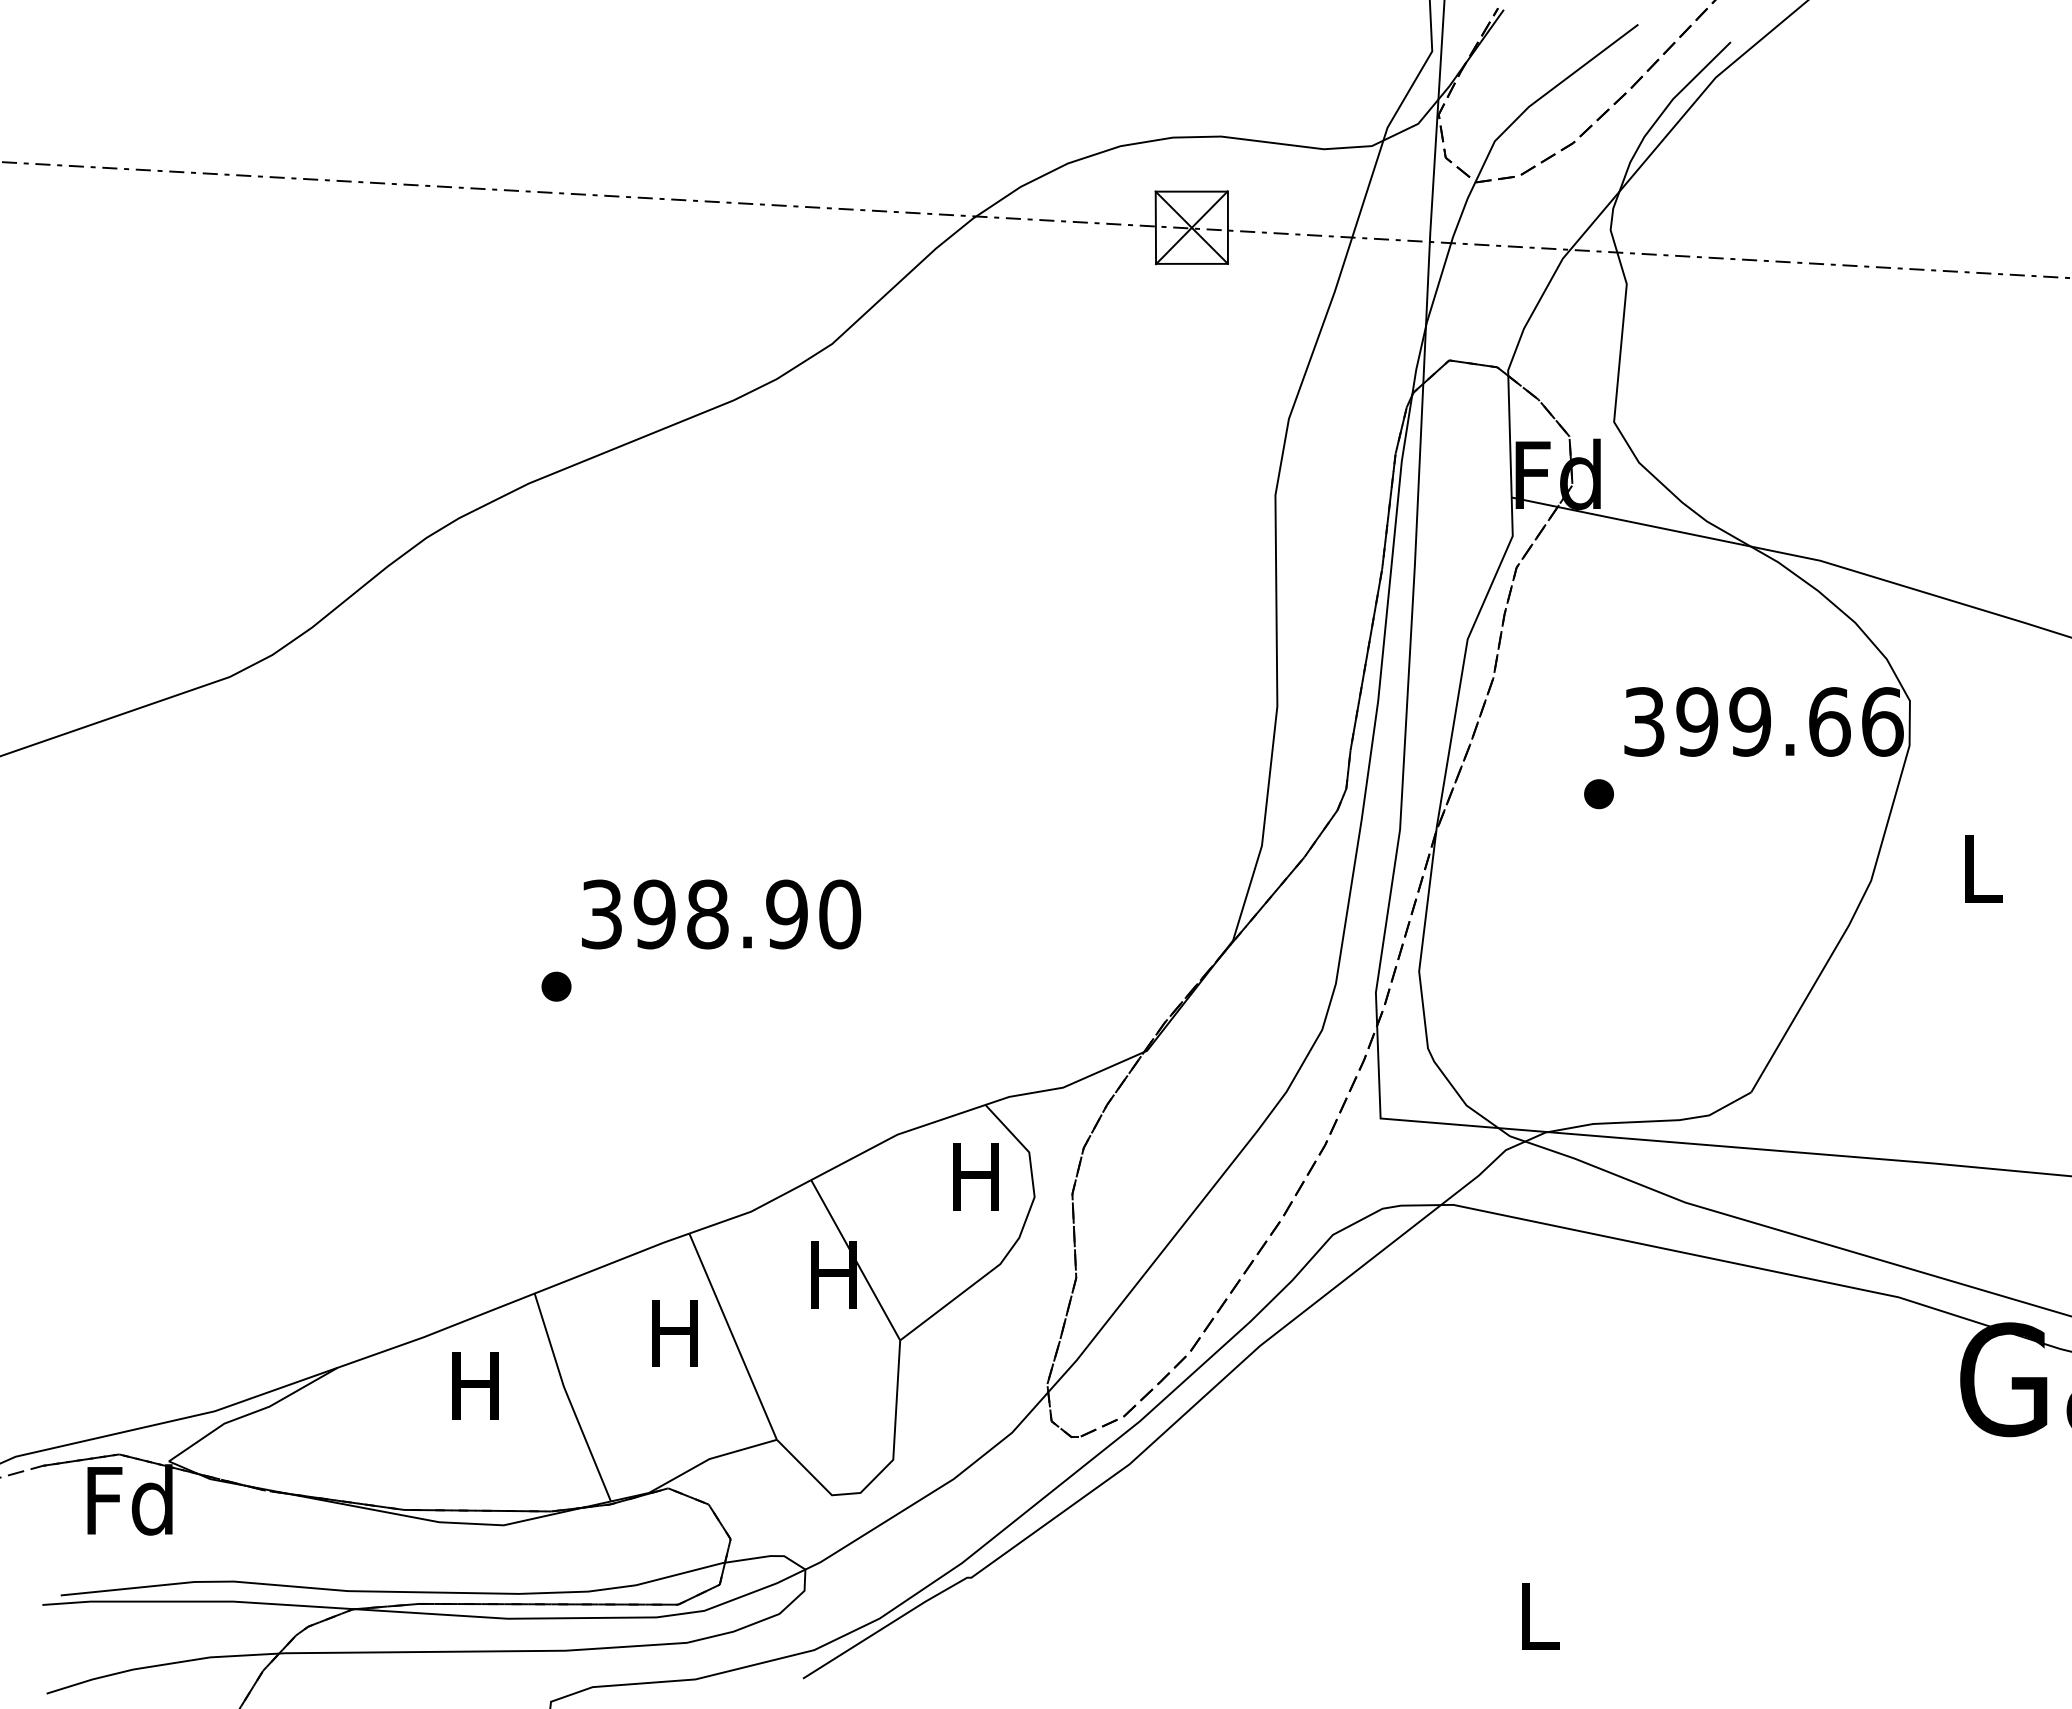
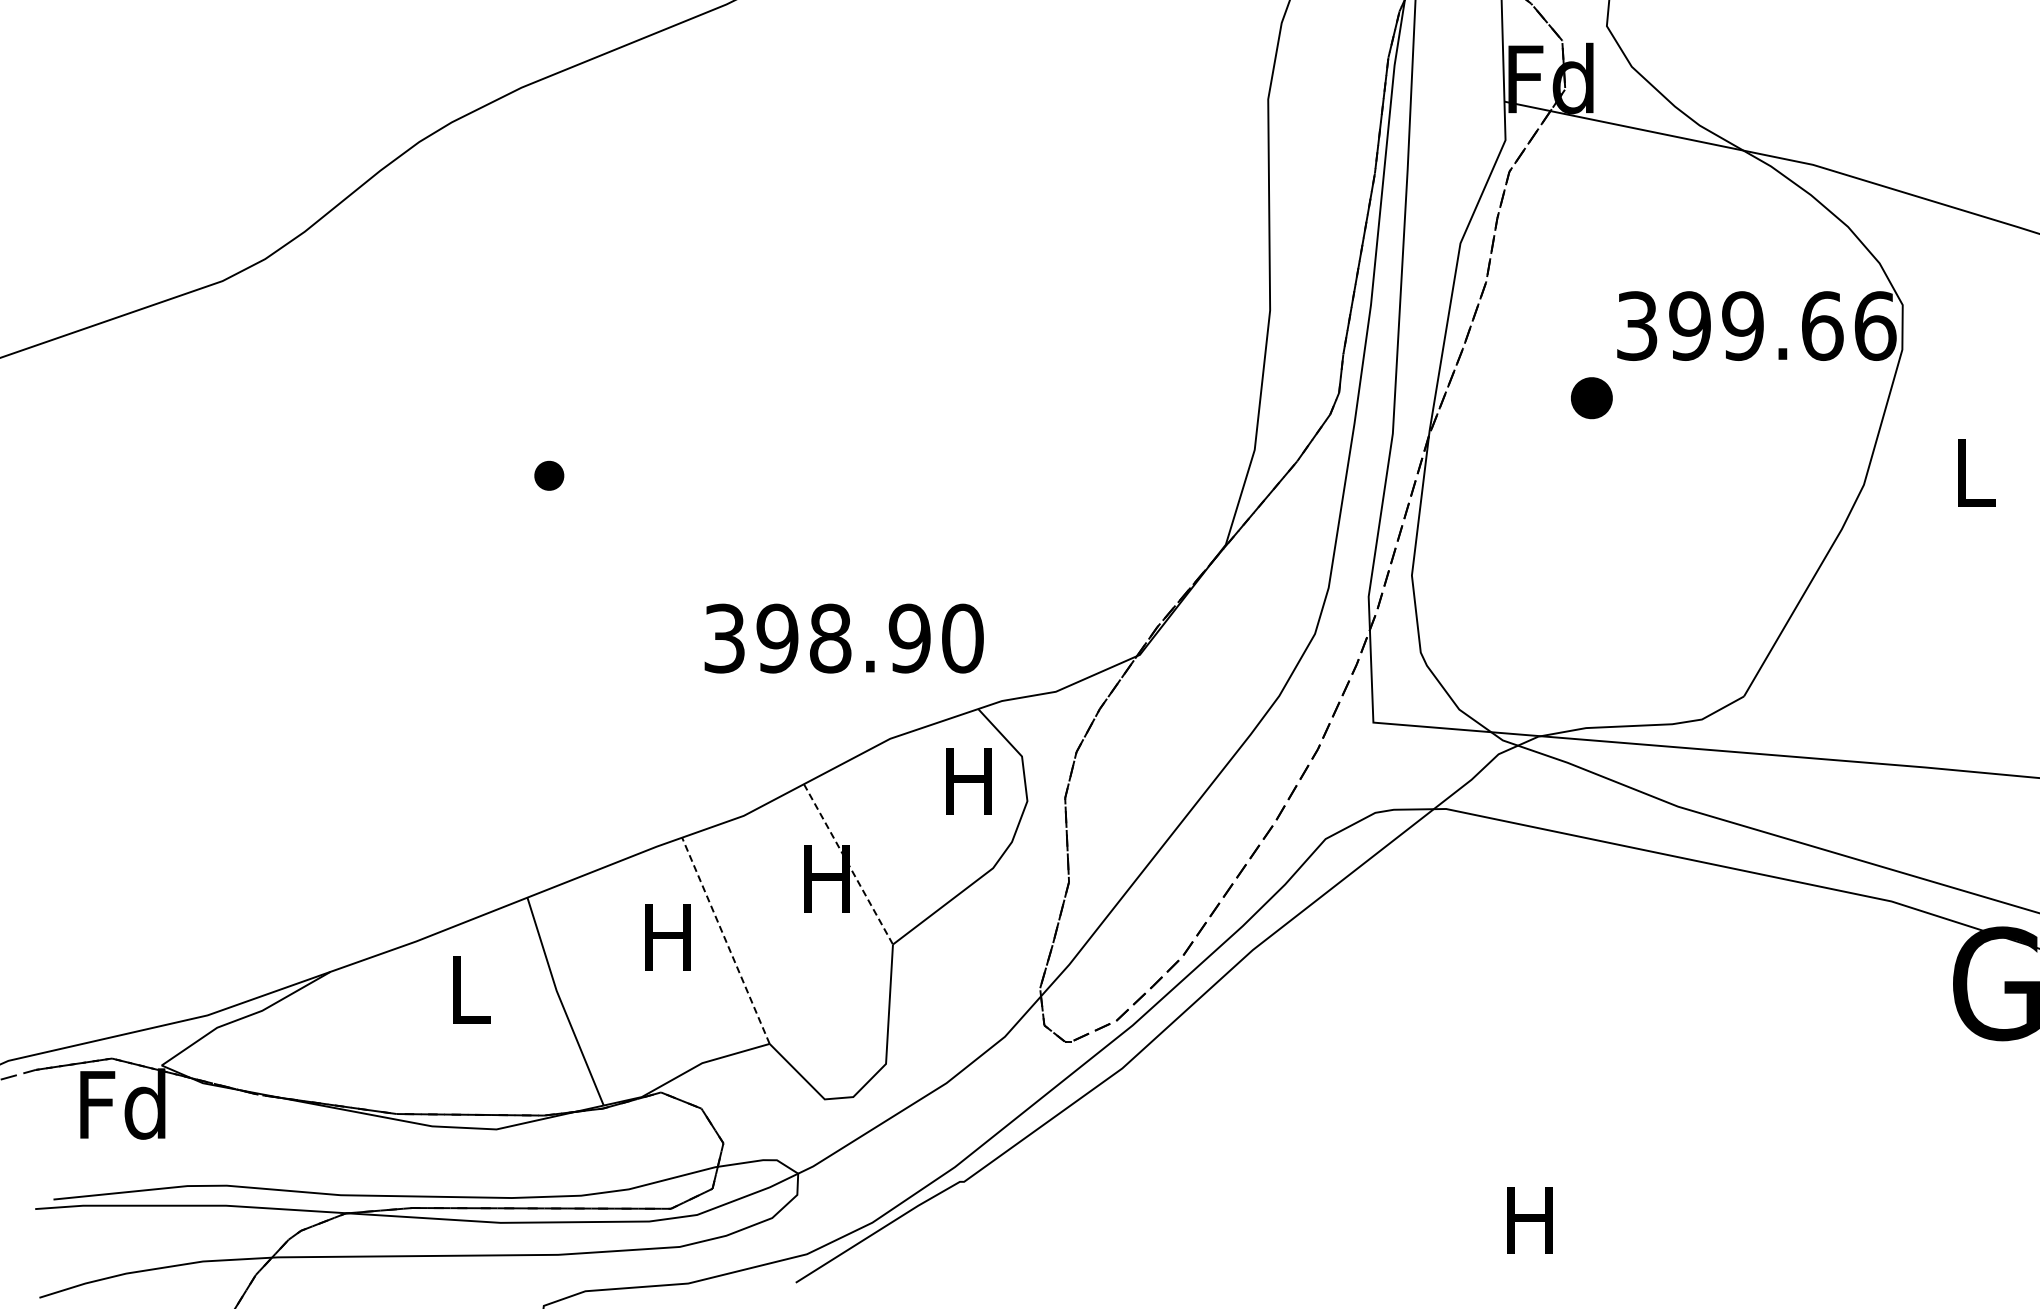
part: (1598, 794) -> (1591, 398), size x1.4
text: (721, 914) -> (844, 638), moved
part: (556, 986) -> (549, 475), moved
line: (855, 1260) -> (848, 864), solid -> dashed
line: (732, 1336) -> (725, 940), solid -> dashed
text: (475, 1385) -> (468, 989), H -> L
text: (1536, 1616) -> (1529, 1220), L -> H

